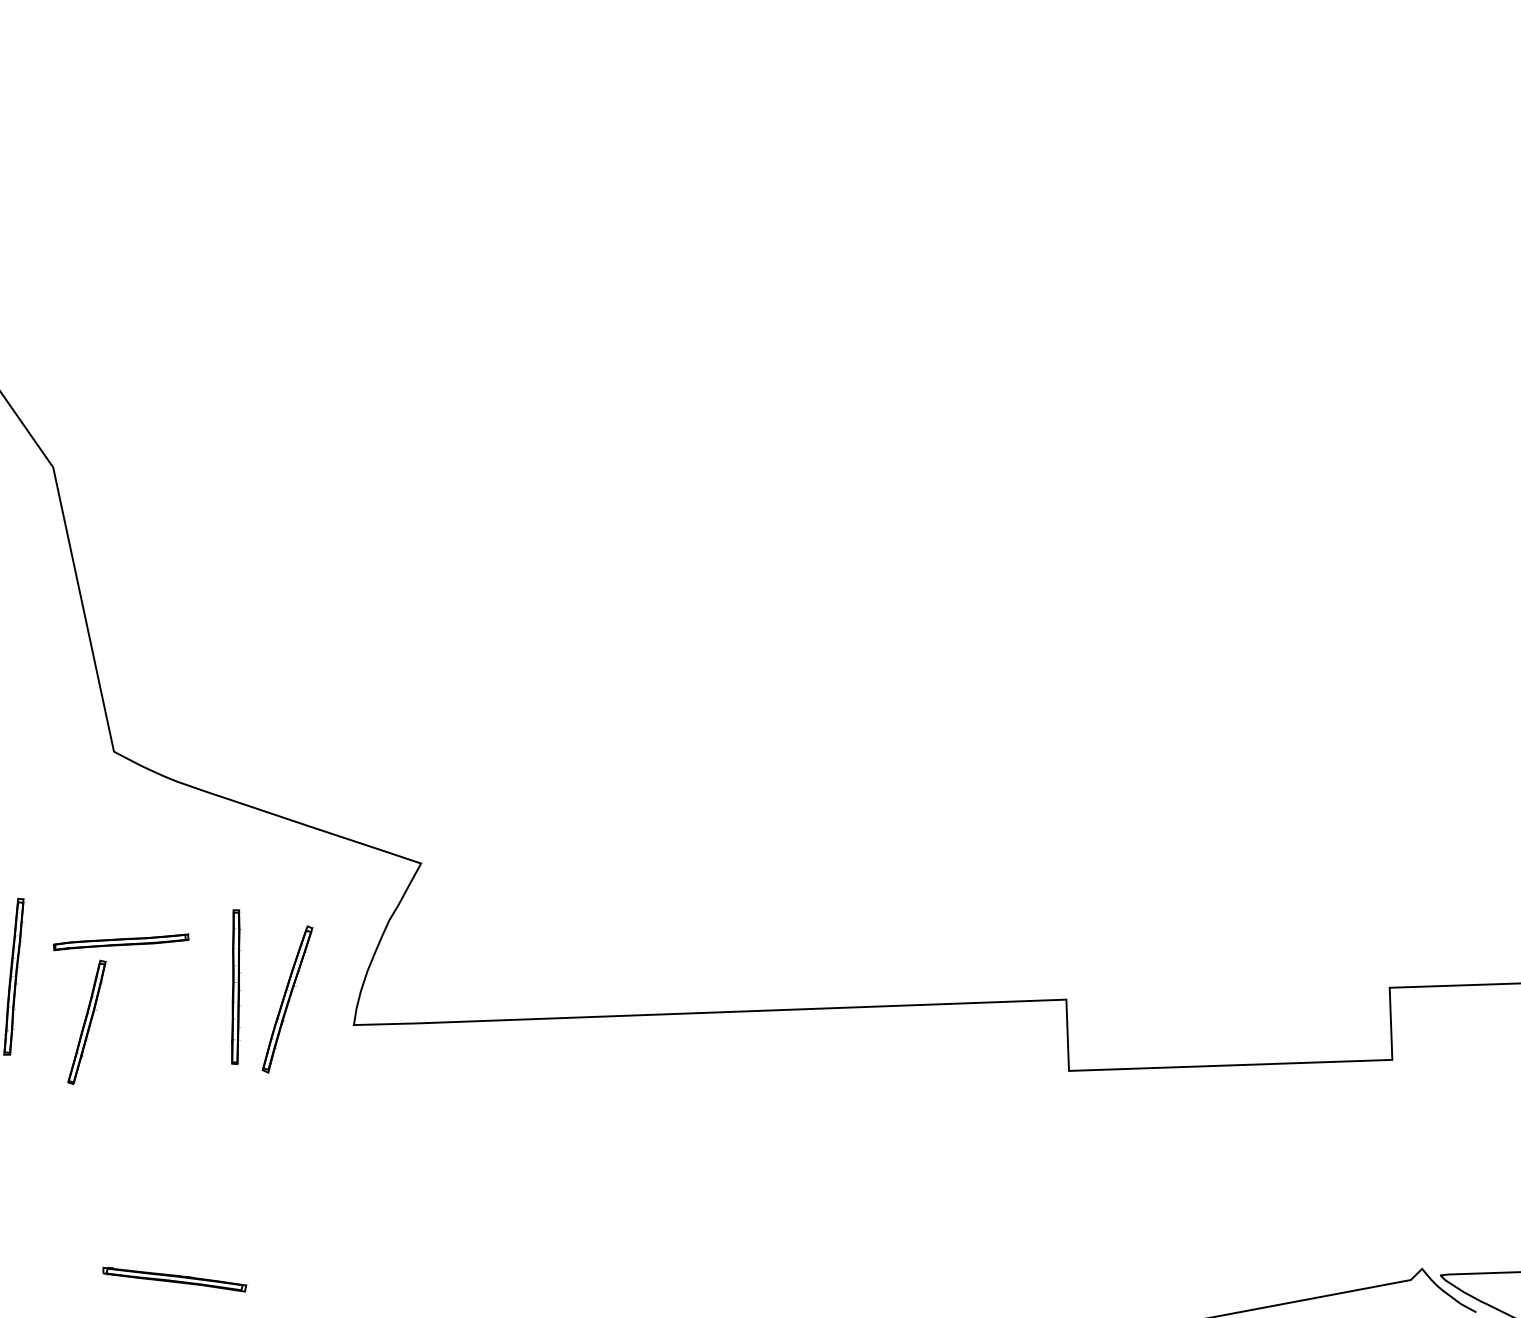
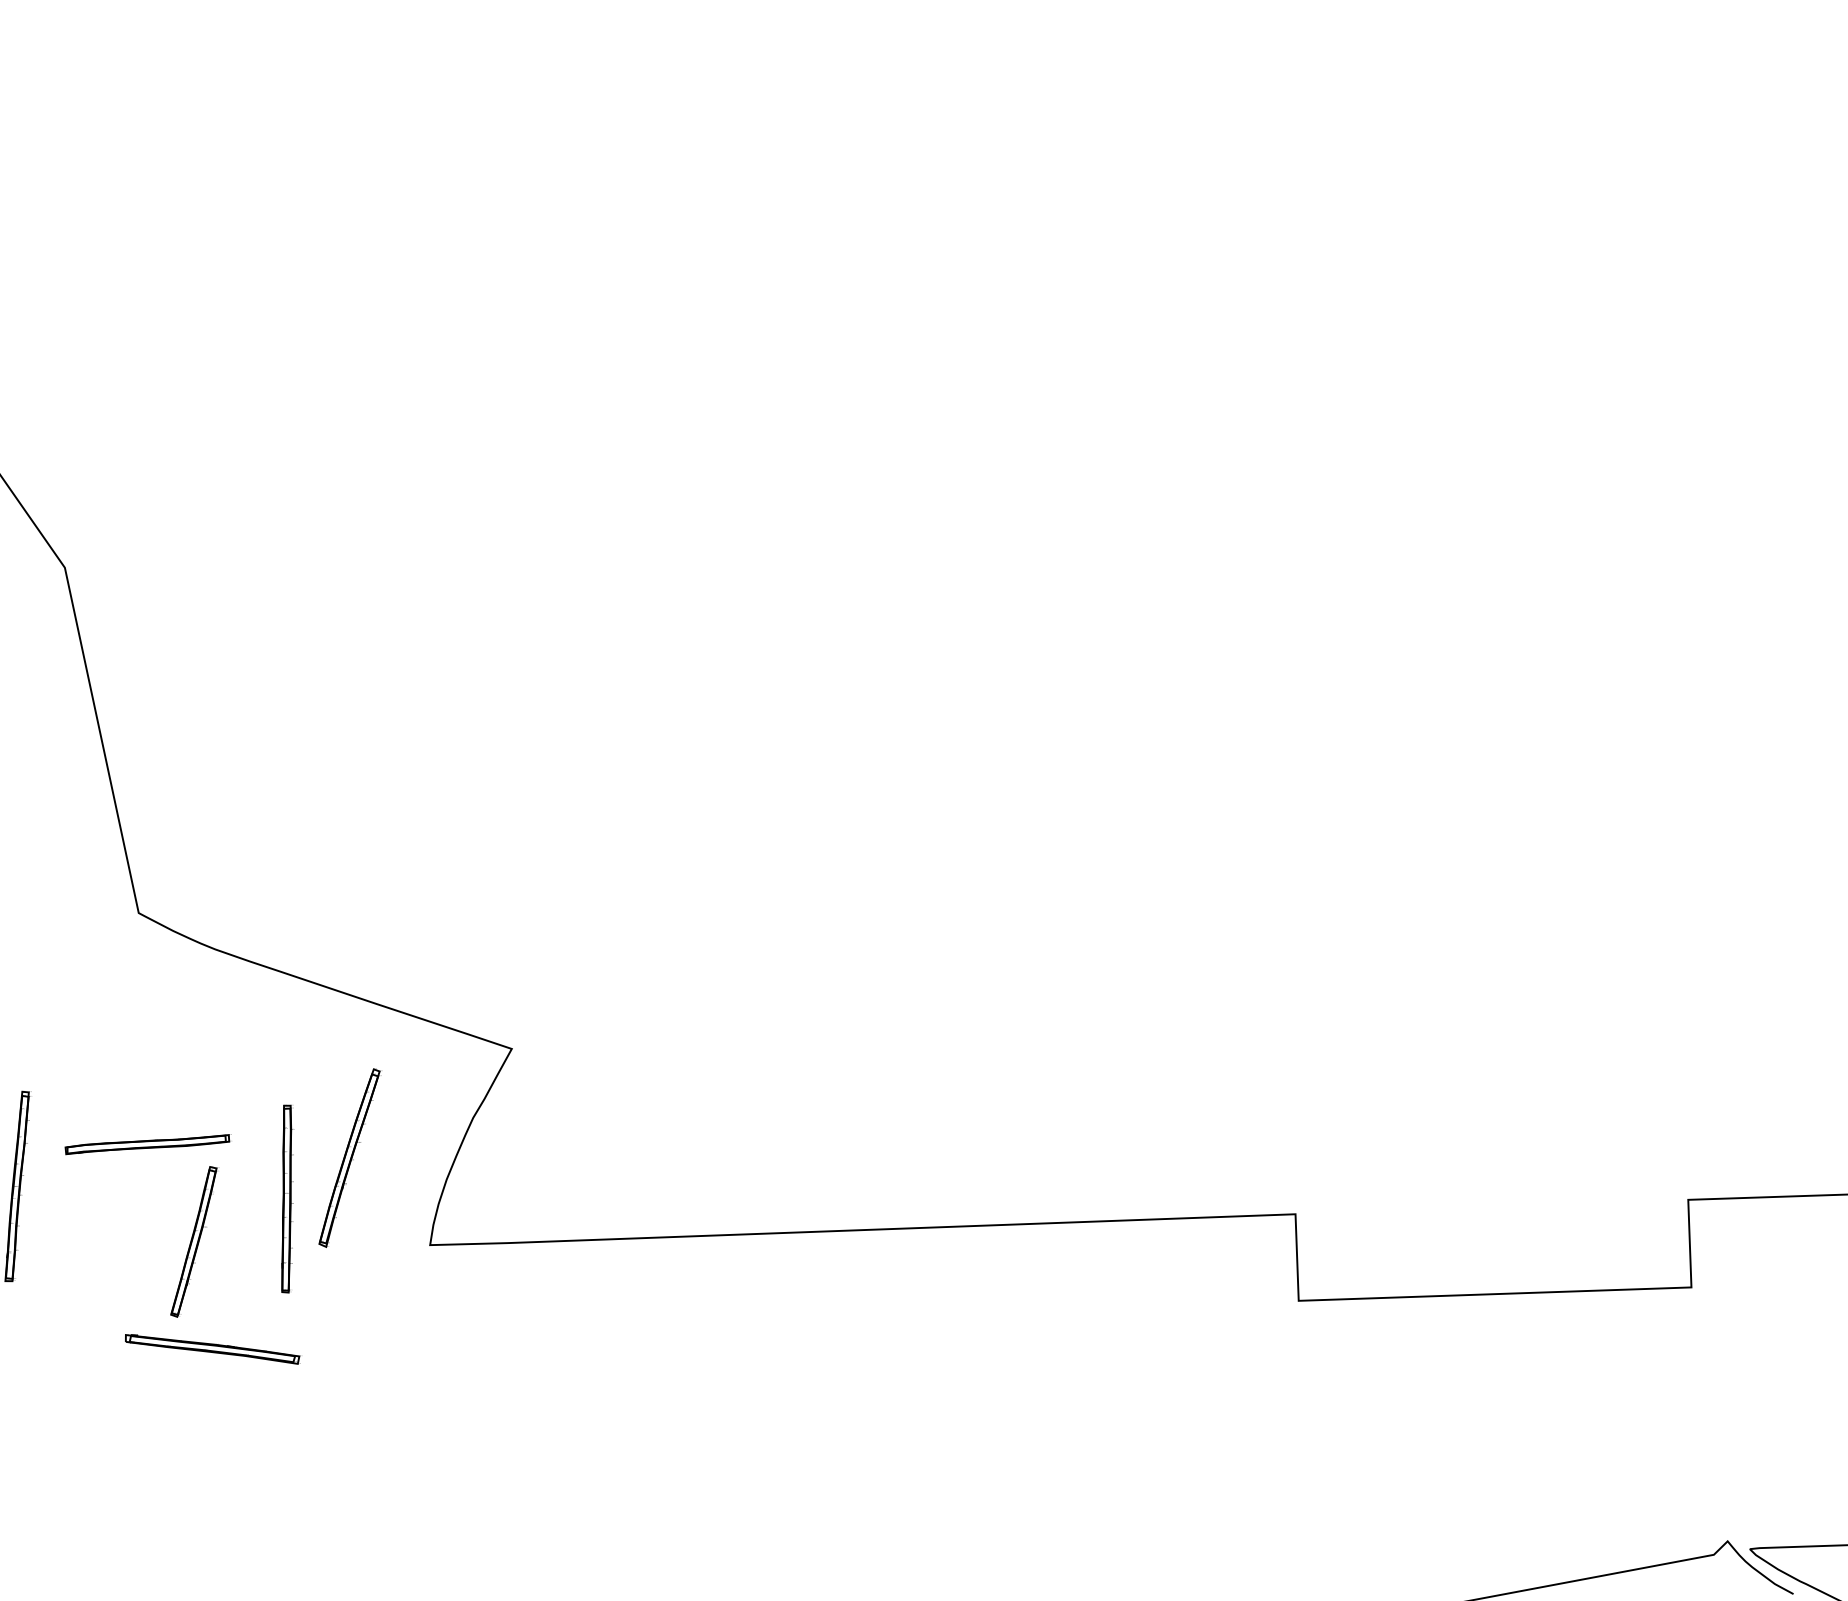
part: (287, 999) -> (349, 1157), moved
part: (87, 1022) -> (194, 1241), moved
part: (174, 1279) -> (212, 1349), moved

